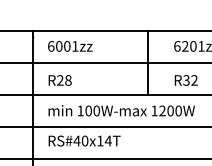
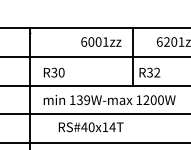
text: (70, 45) -> (101, 41), moved
text: (63, 80) -> (57, 72), R28 -> R30
text: (185, 80) -> (149, 72), moved
text: (92, 110) -> (83, 99), 100W-max -> 139W-max
text: (83, 141) -> (90, 127), moved

